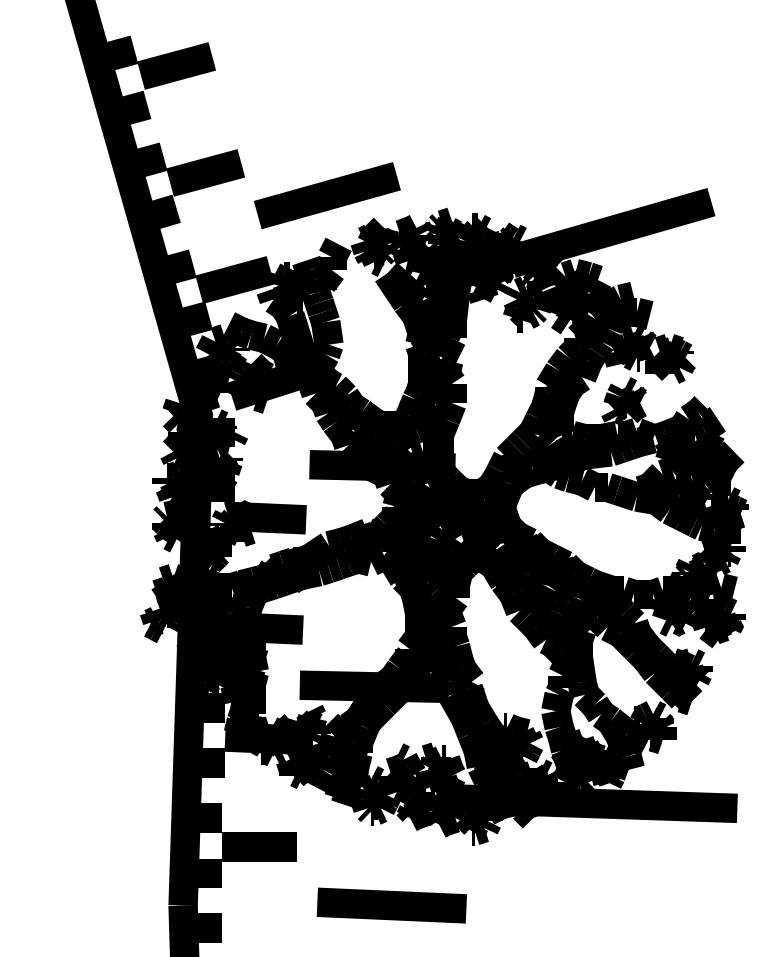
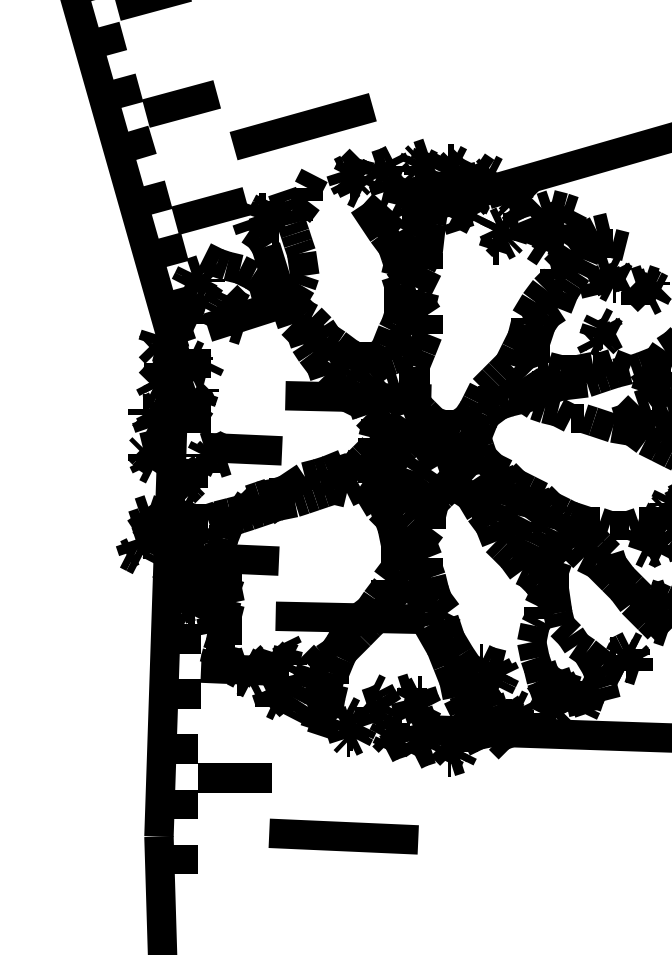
line: (391, 905) -> (343, 836), moved

